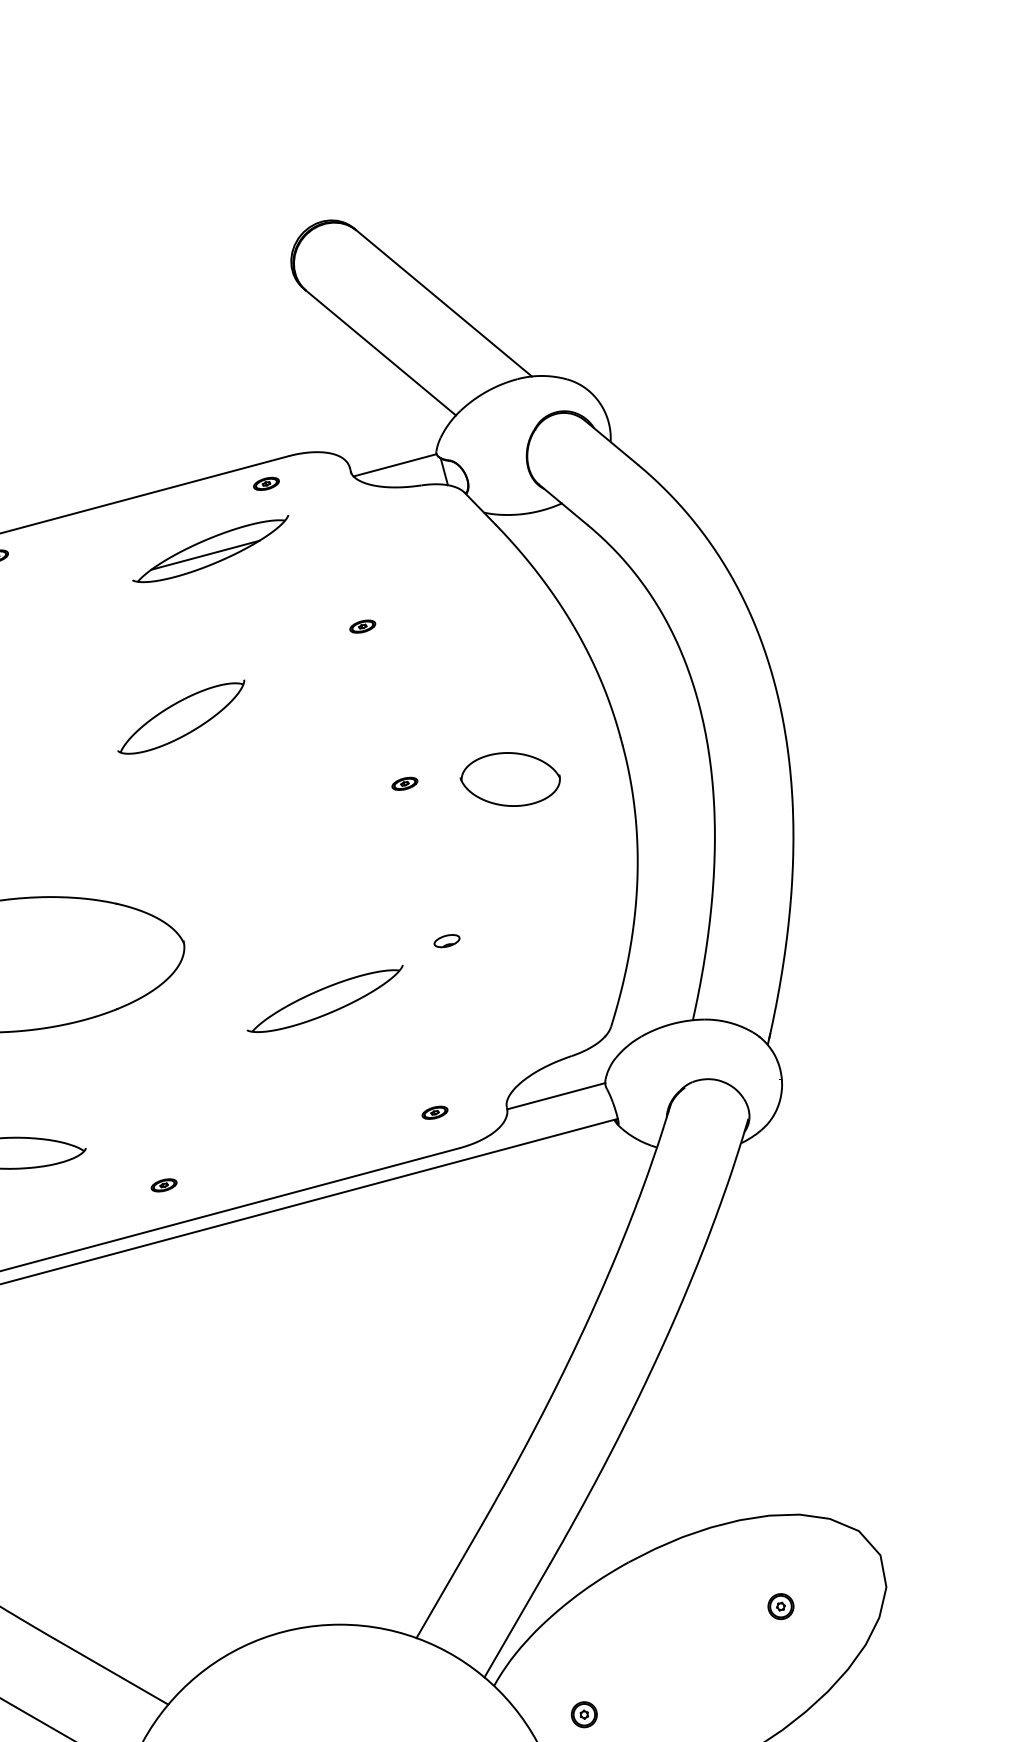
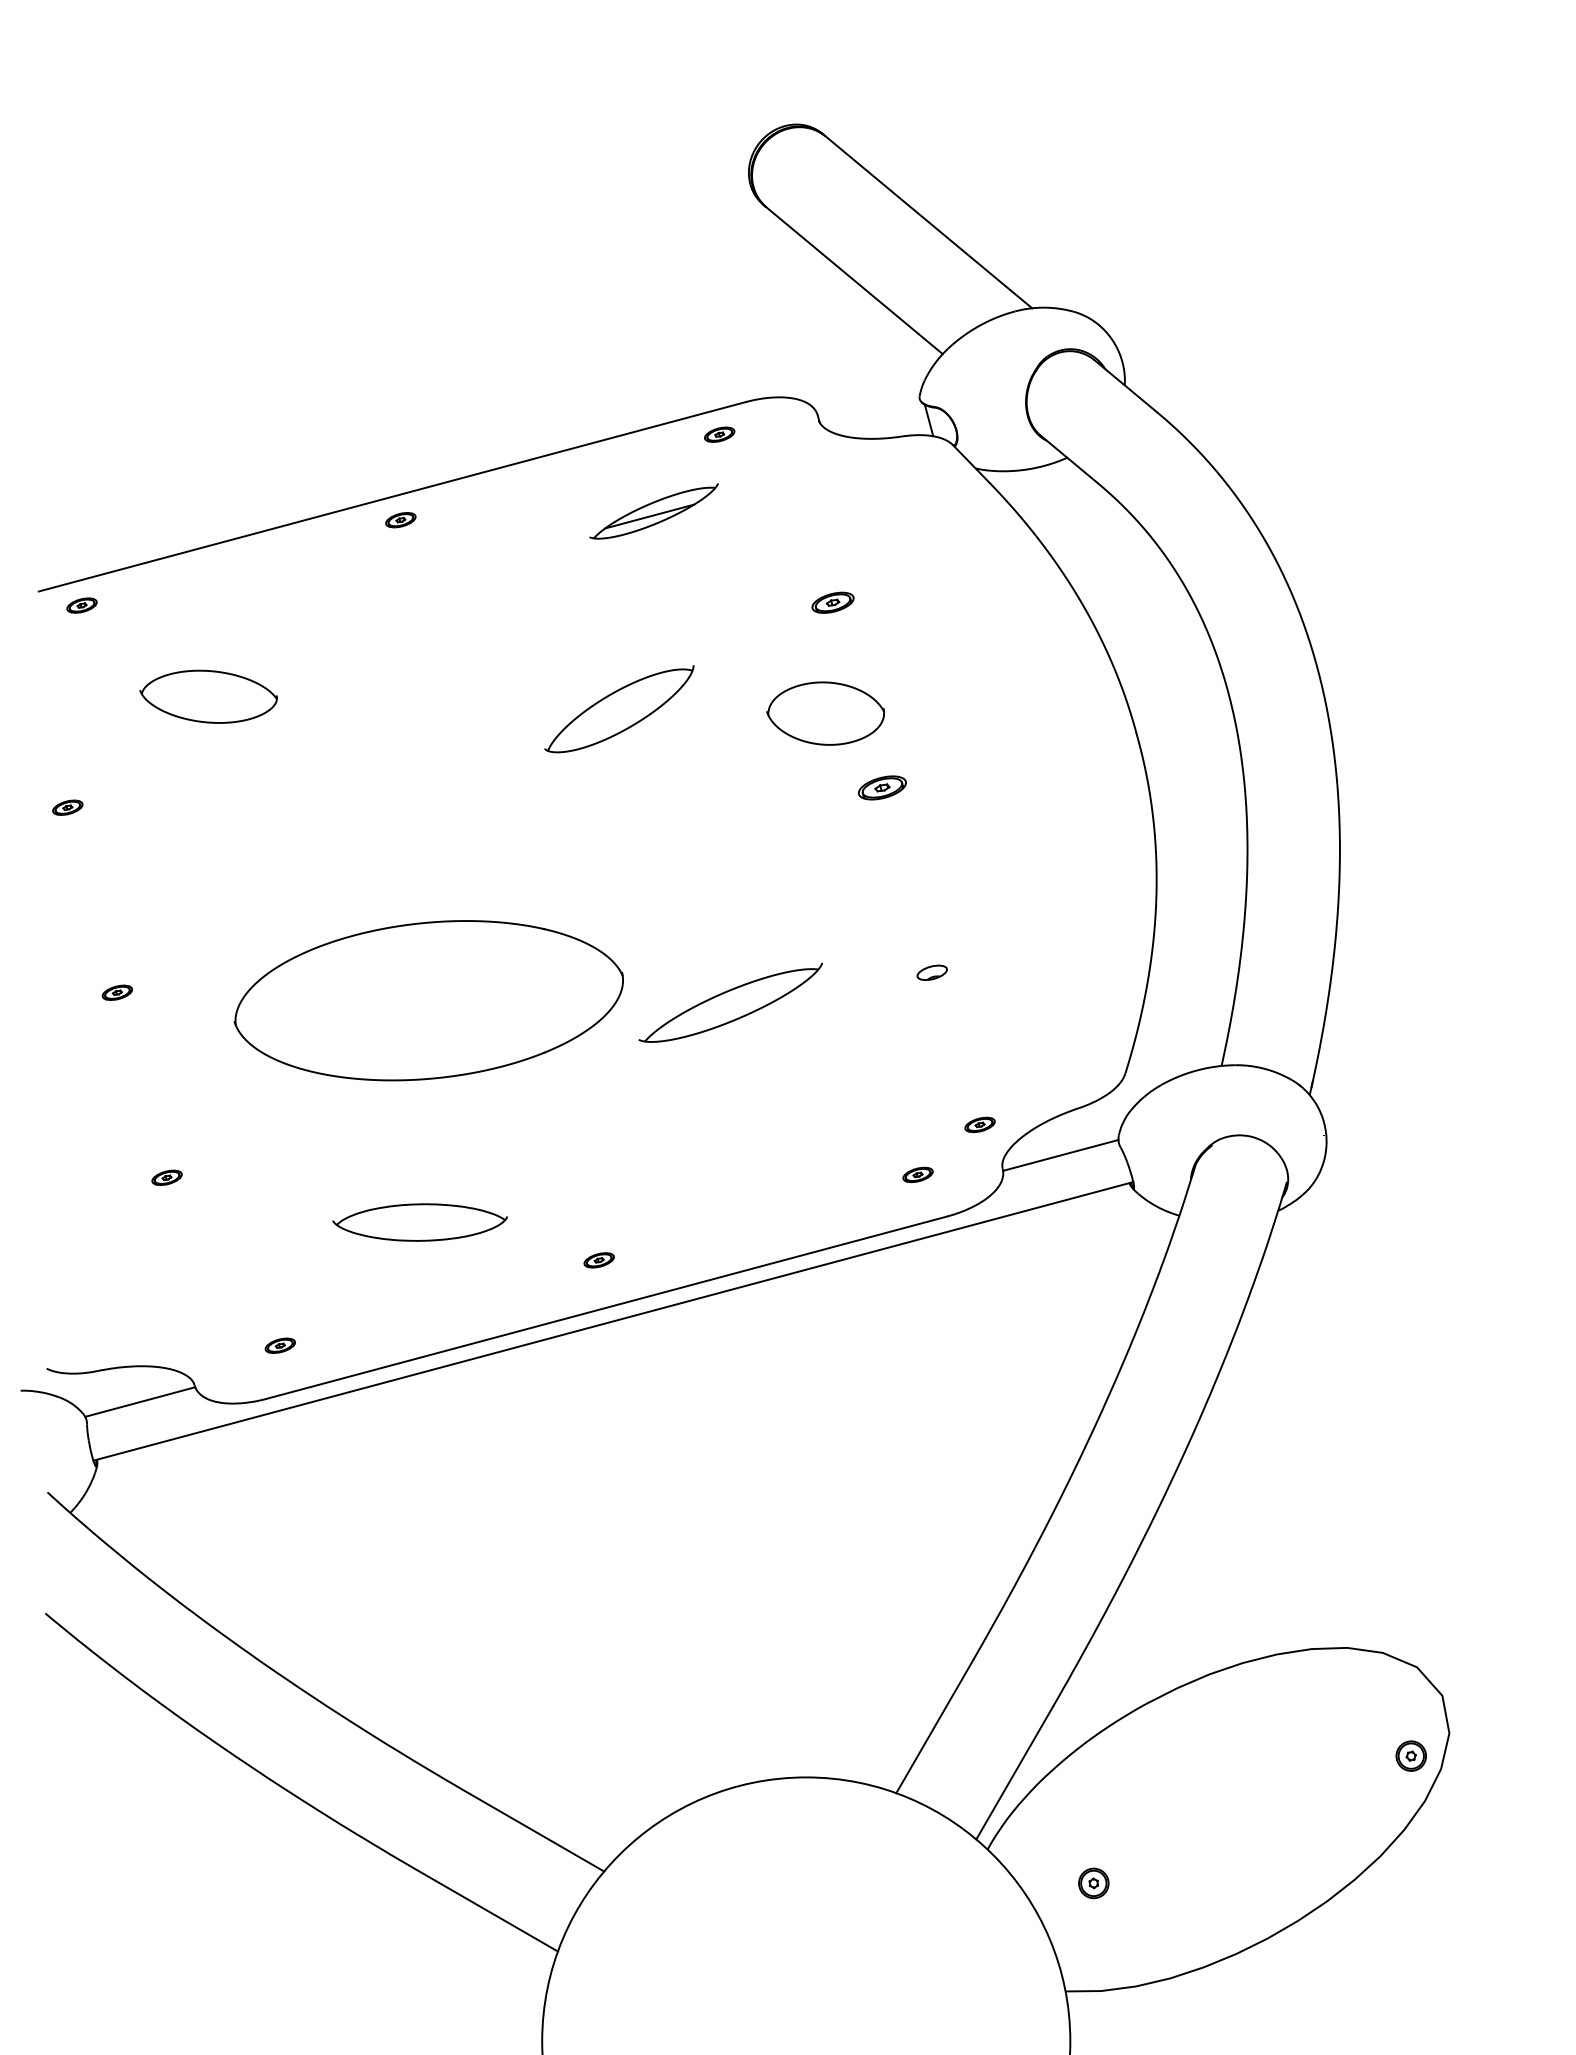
line: (394, 465) -> (870, 412), removed
part: (210, 549) -> (653, 511), size x0.7
part: (362, 626) -> (832, 602), size x1.4
part: (510, 779) -> (825, 713), moved
part: (404, 783) -> (882, 787), size x1.6
part: (324, 998) -> (730, 1002), moved
part: (487, 1069) -> (979, 1124), added
part: (780, 1606) -> (1410, 1755), moved

